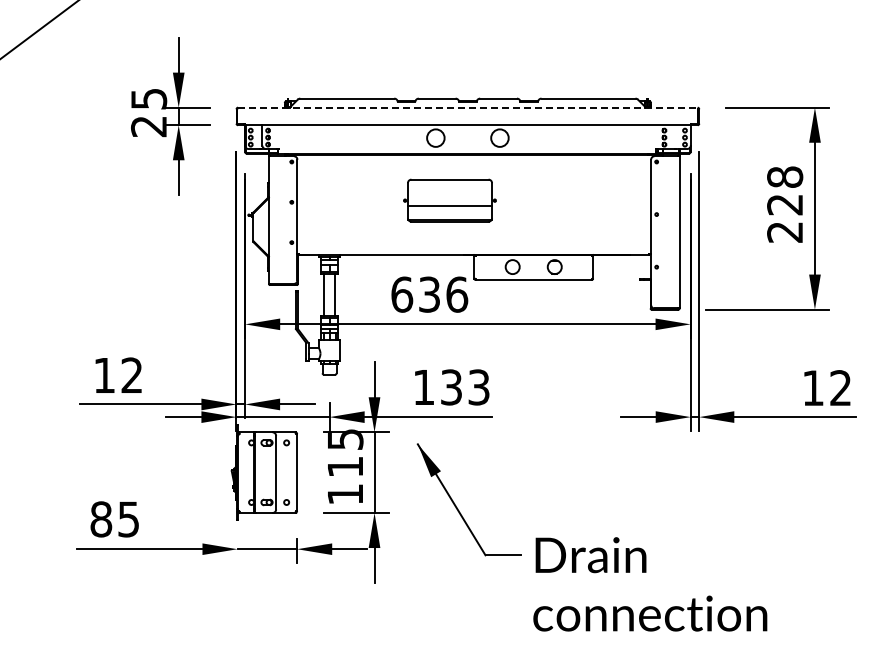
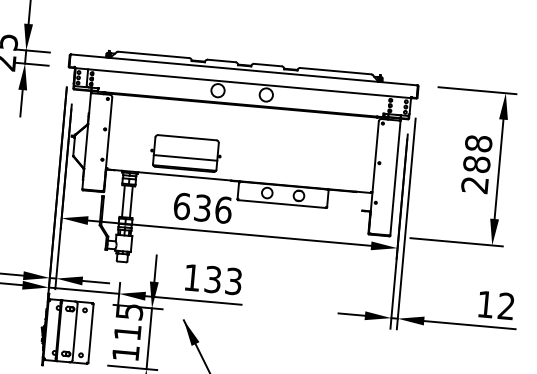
line: (467, 107) -> (243, 69), dashed -> solid
part: (449, 200) -> (185, 153), moved
text: (785, 204) -> (477, 164), 228 -> 288

